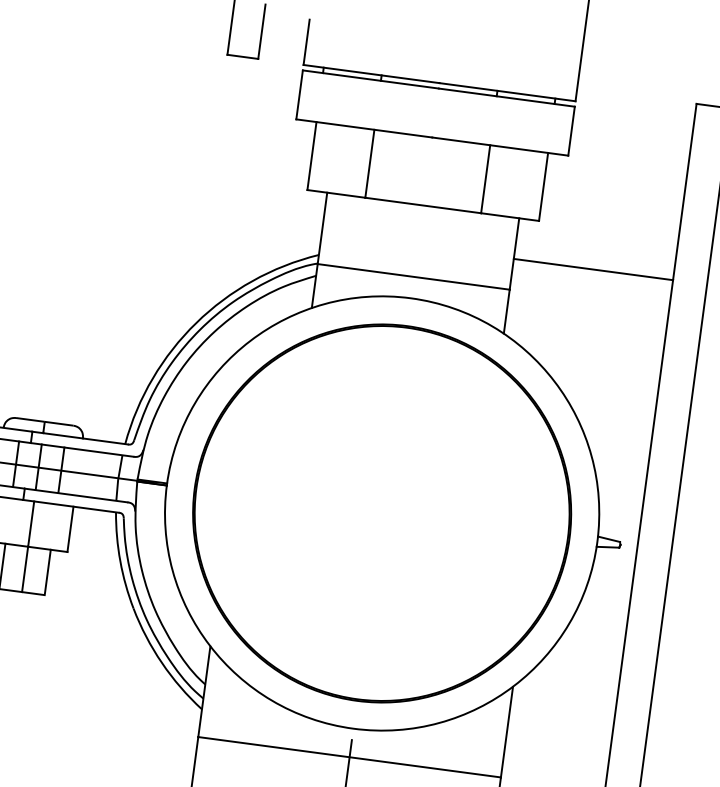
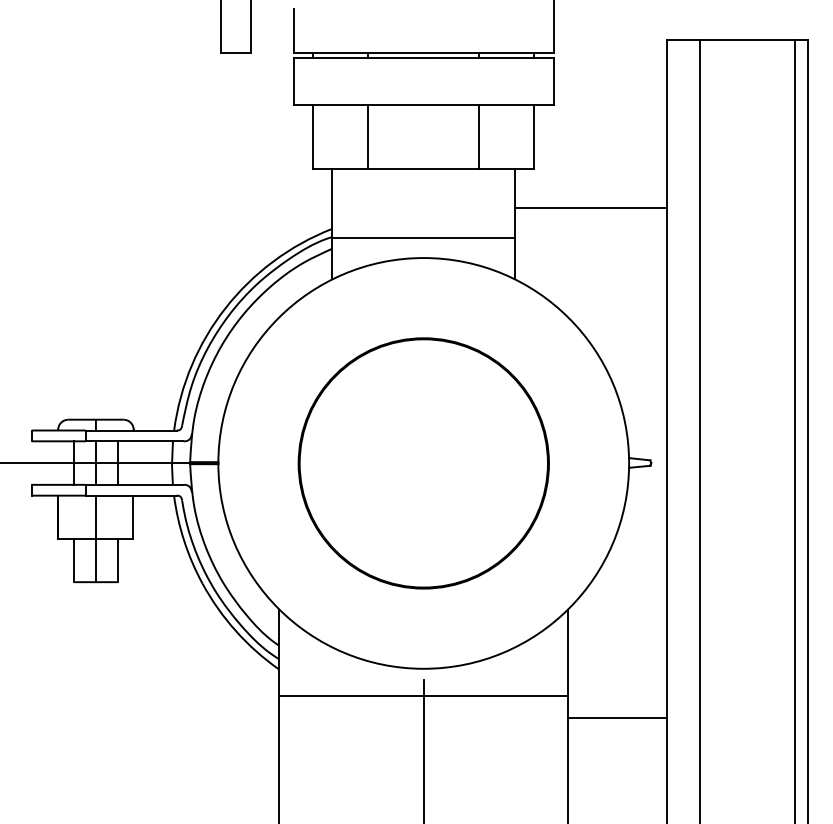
part: (381, 513) -> (423, 463), size x0.7

